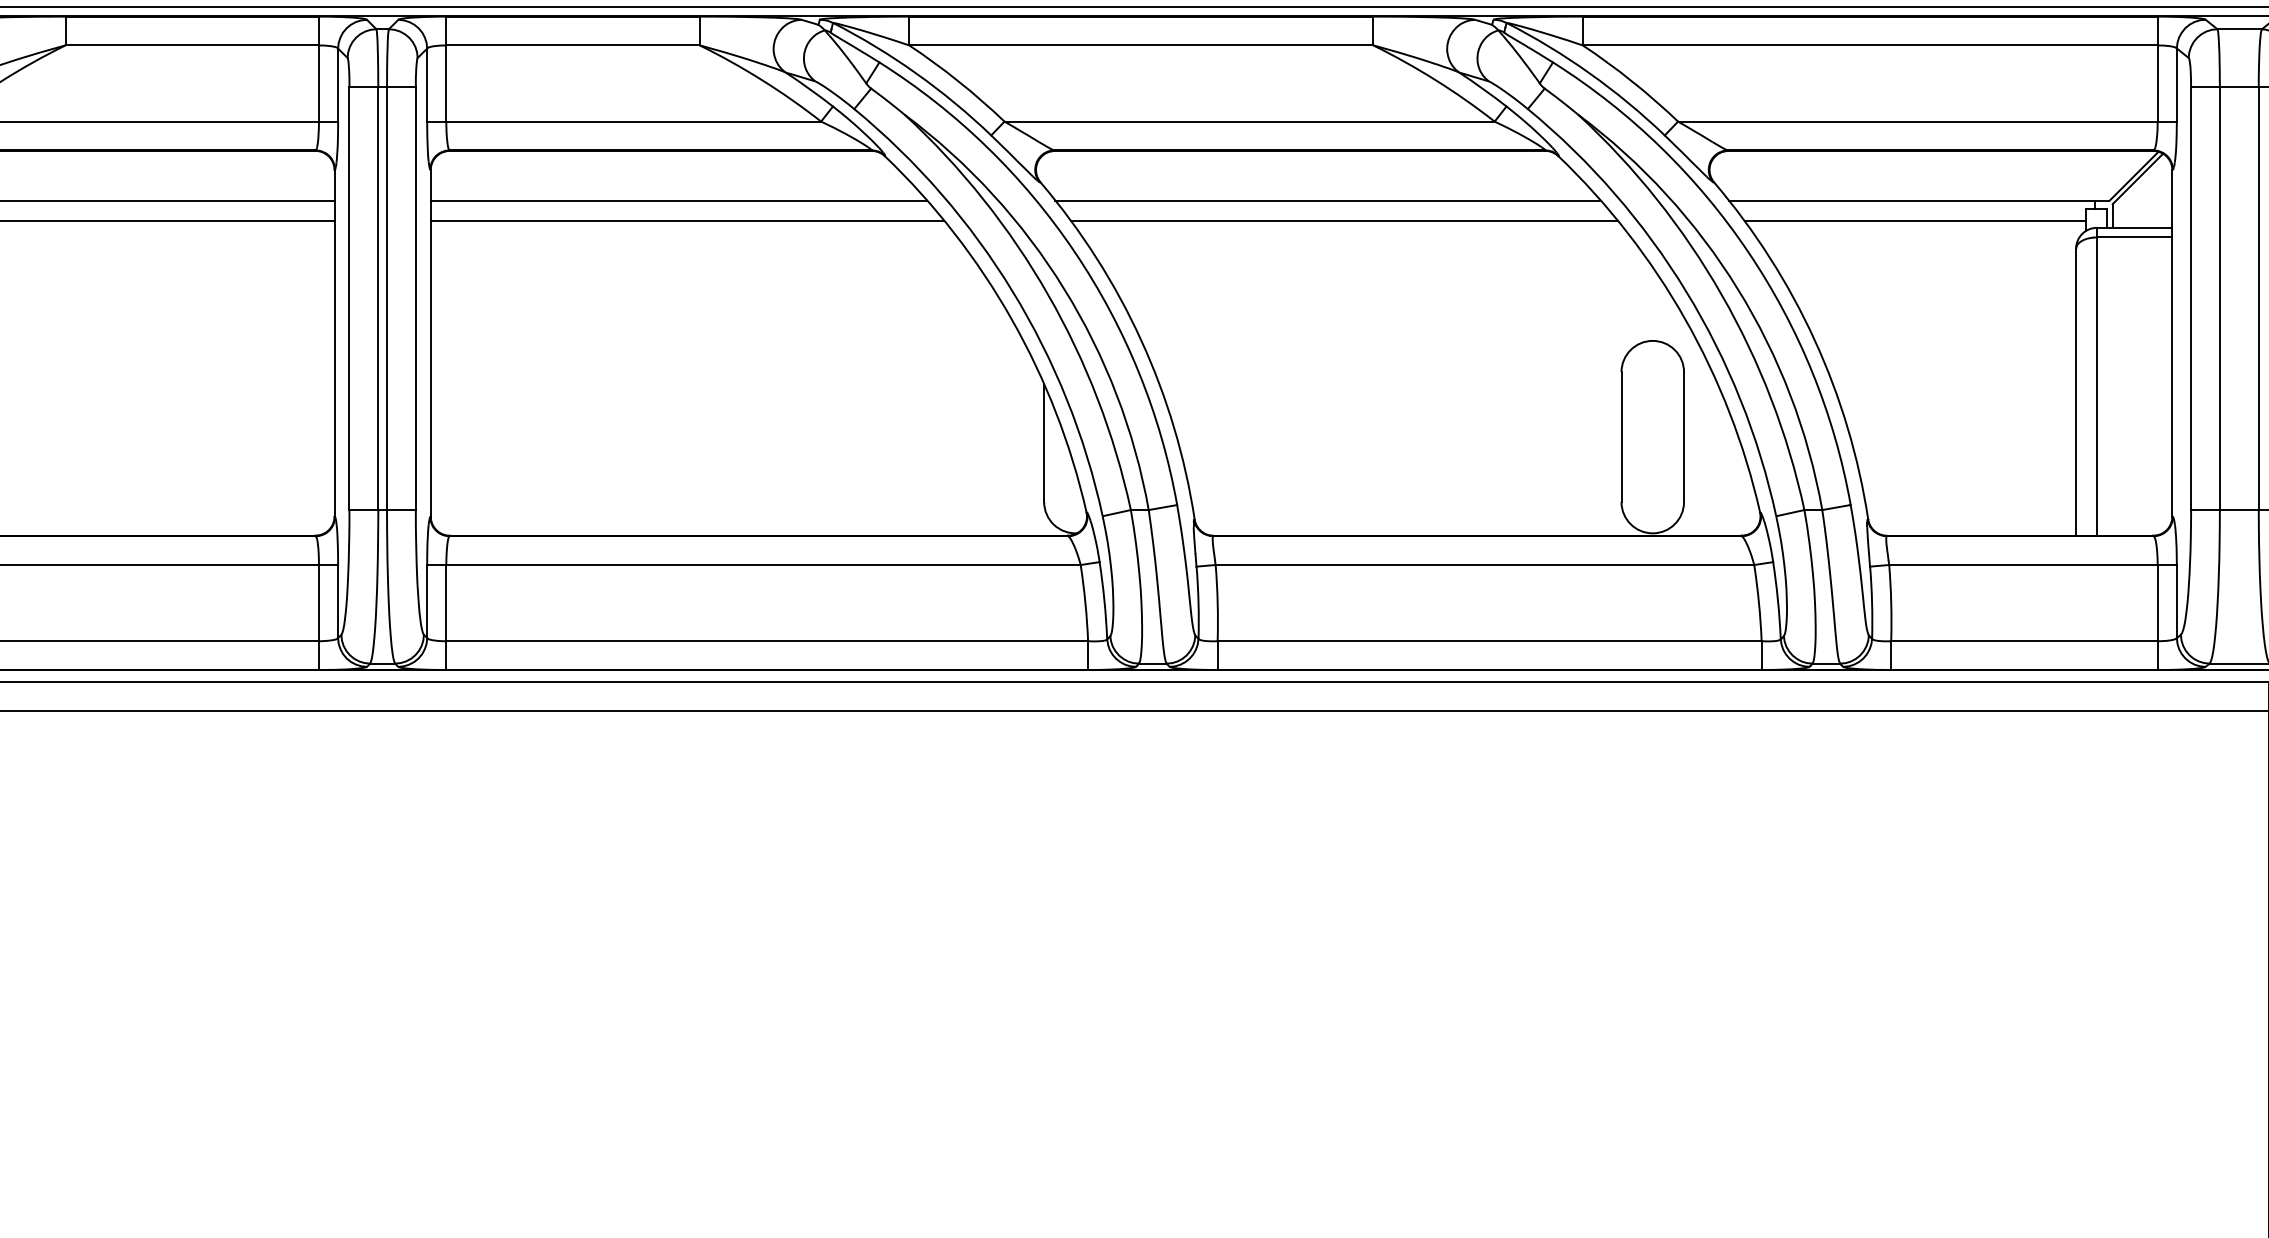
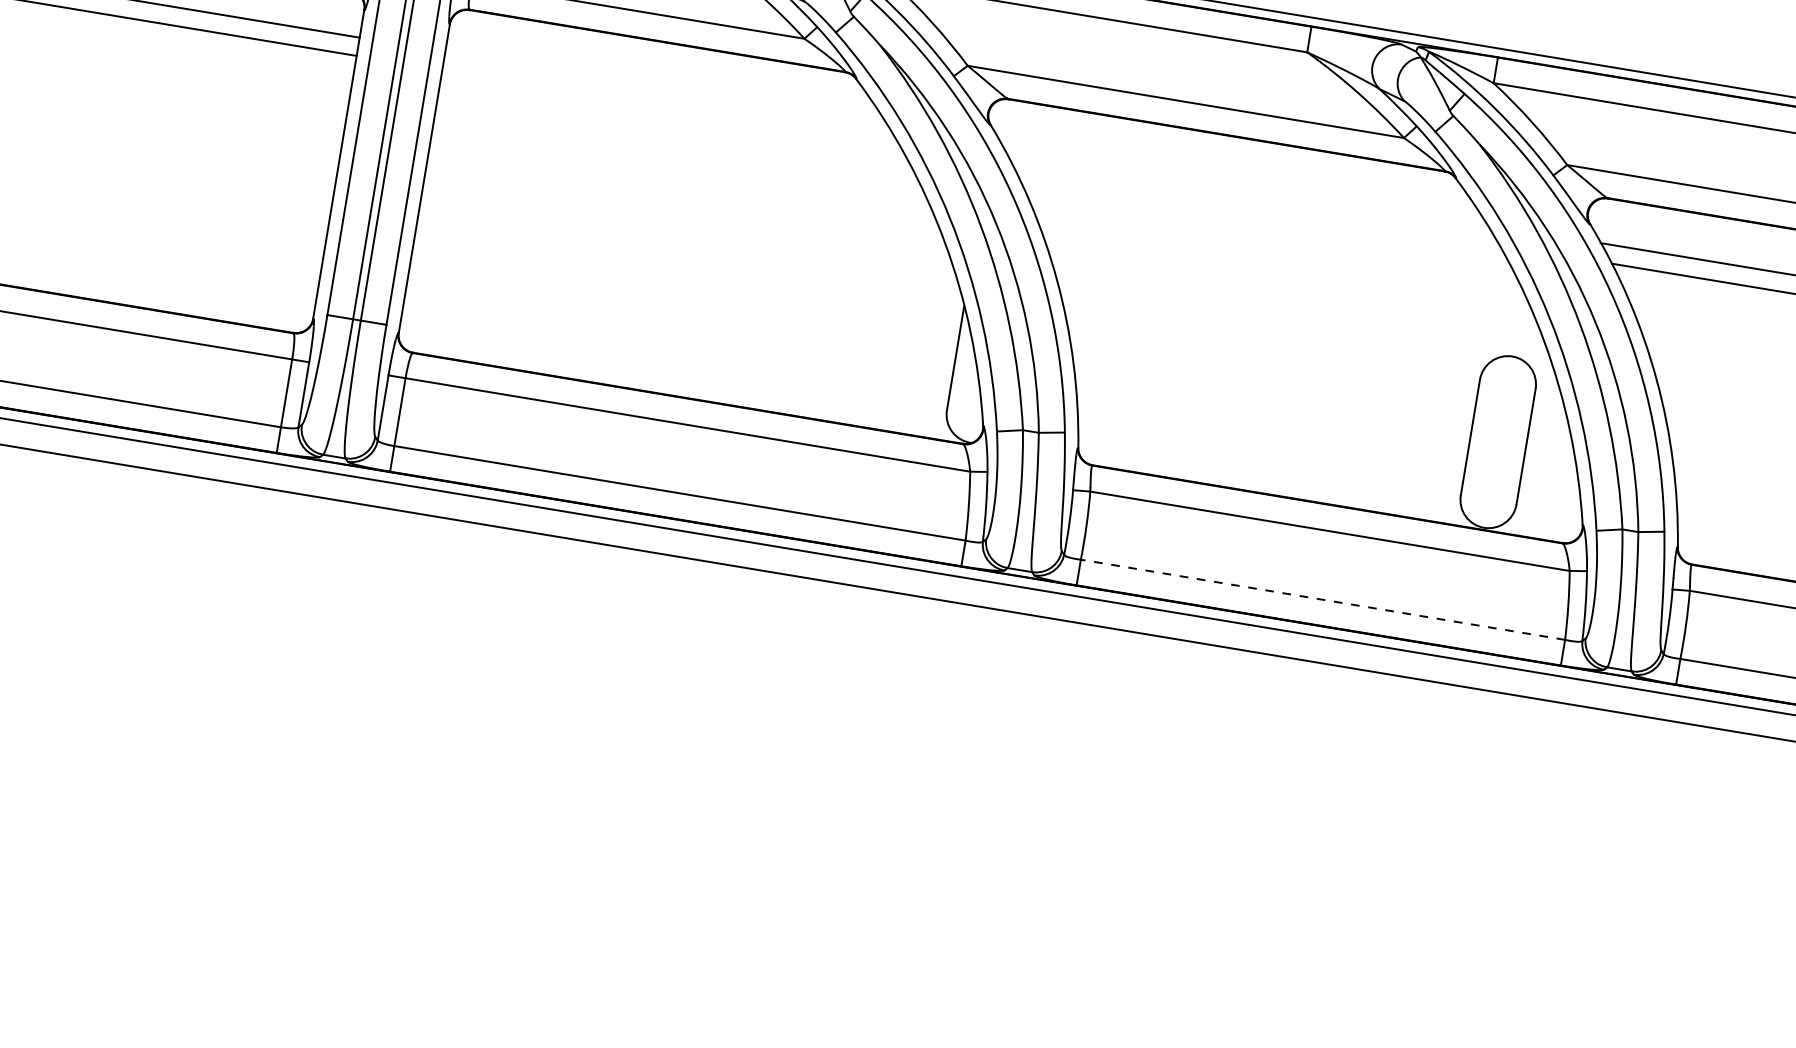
line: (678, 200) -> (665, 87), removed
line: (1327, 200) -> (1243, 183), removed
line: (687, 221) -> (670, 108), removed
line: (1344, 221) -> (1255, 204), removed
line: (1489, 641) -> (1322, 600), solid -> dashed

